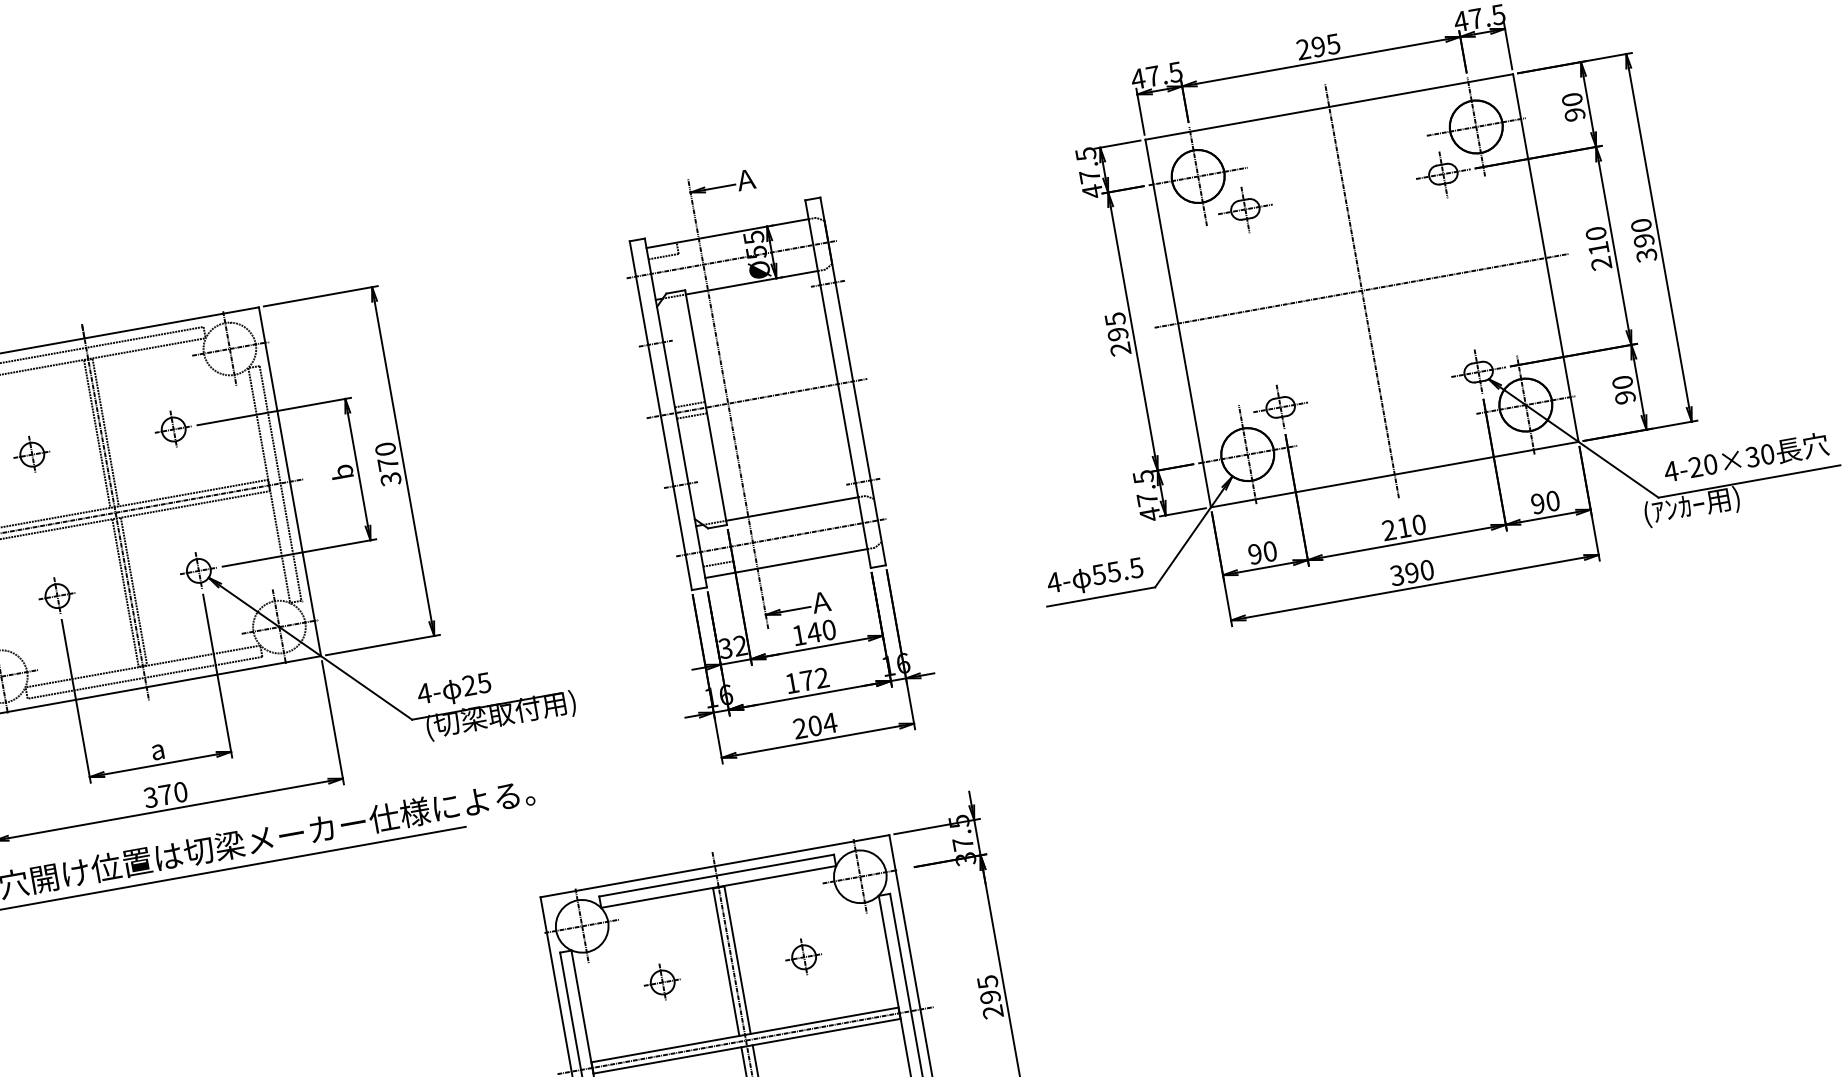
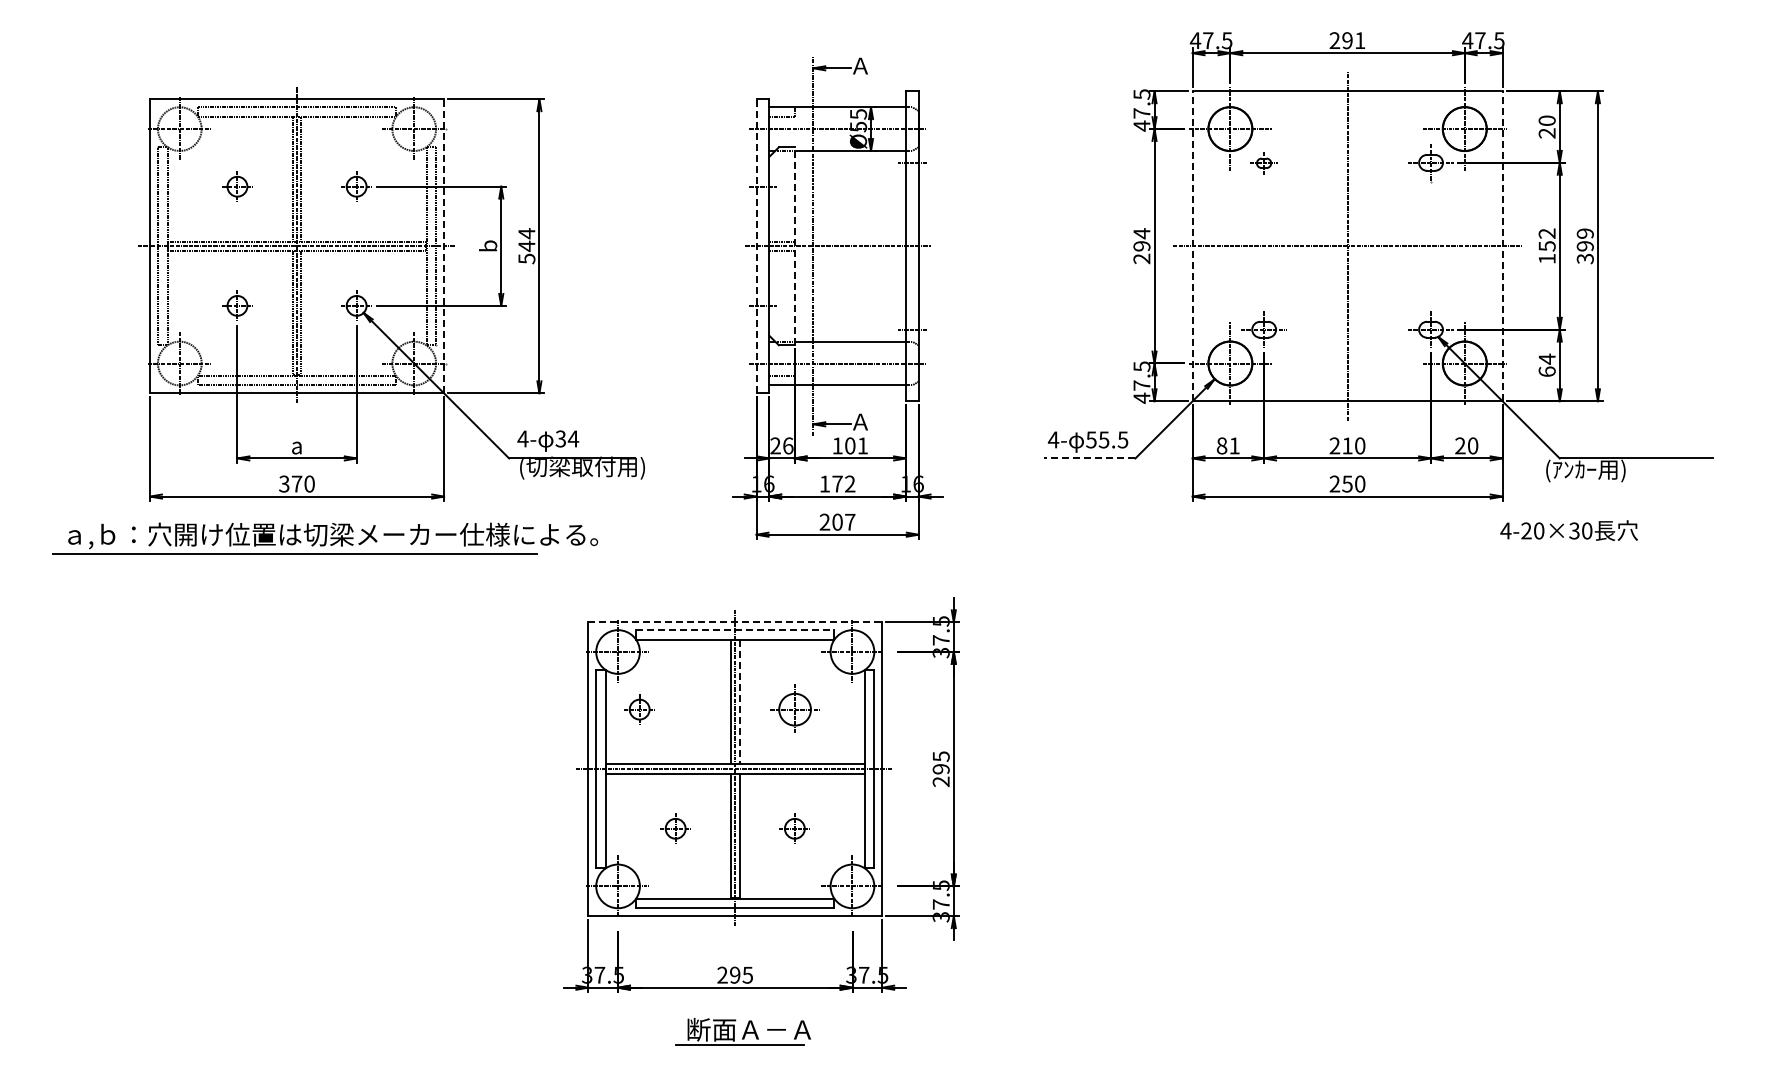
text: (1332, 44) -> (1359, 40), 295 -> 291
text: (1574, 114) -> (1546, 133), 90 -> 20
part: (1244, 210) -> (1263, 163), size x0.6
text: (1640, 225) -> (1584, 233), 390 -> 399
text: (1598, 248) -> (1546, 246), 210 -> 152
line: (1545, 258) -> (1502, 246), solid -> dashed
text: (1114, 319) -> (1141, 233), 295 -> 294
line: (1178, 323) -> (1192, 246), solid -> dashed
text: (1622, 388) -> (1546, 364), 90 -> 64
line: (705, 407) -> (794, 246), solid -> dashed
line: (660, 414) -> (756, 245), solid -> dashed
text: (1745, 457) -> (1568, 530), moved
text: (387, 463) -> (526, 245), 370 -> 544
line: (290, 480) -> (444, 245), solid -> dashed
text: (1538, 503) -> (1460, 445), 90 -> 20
text: (1261, 552) -> (1227, 445), 90 -> 81
text: (1403, 573) -> (1340, 483), 390 -> 250
line: (1100, 597) -> (1089, 458), solid -> dashed
text: (821, 630) -> (856, 445), 140 -> 101
text: (732, 646) -> (781, 445), 32 -> 26
text: (477, 683) -> (567, 438), 25 -> 34
text: (829, 722) -> (849, 521), 204 -> 207
line: (715, 866) -> (735, 622), solid -> dashed
line: (716, 875) -> (735, 630), solid -> dashed
part: (803, 957) -> (794, 709), size x1.6
line: (738, 960) -> (740, 702), solid -> dashed
part: (662, 982) -> (639, 709), moved

